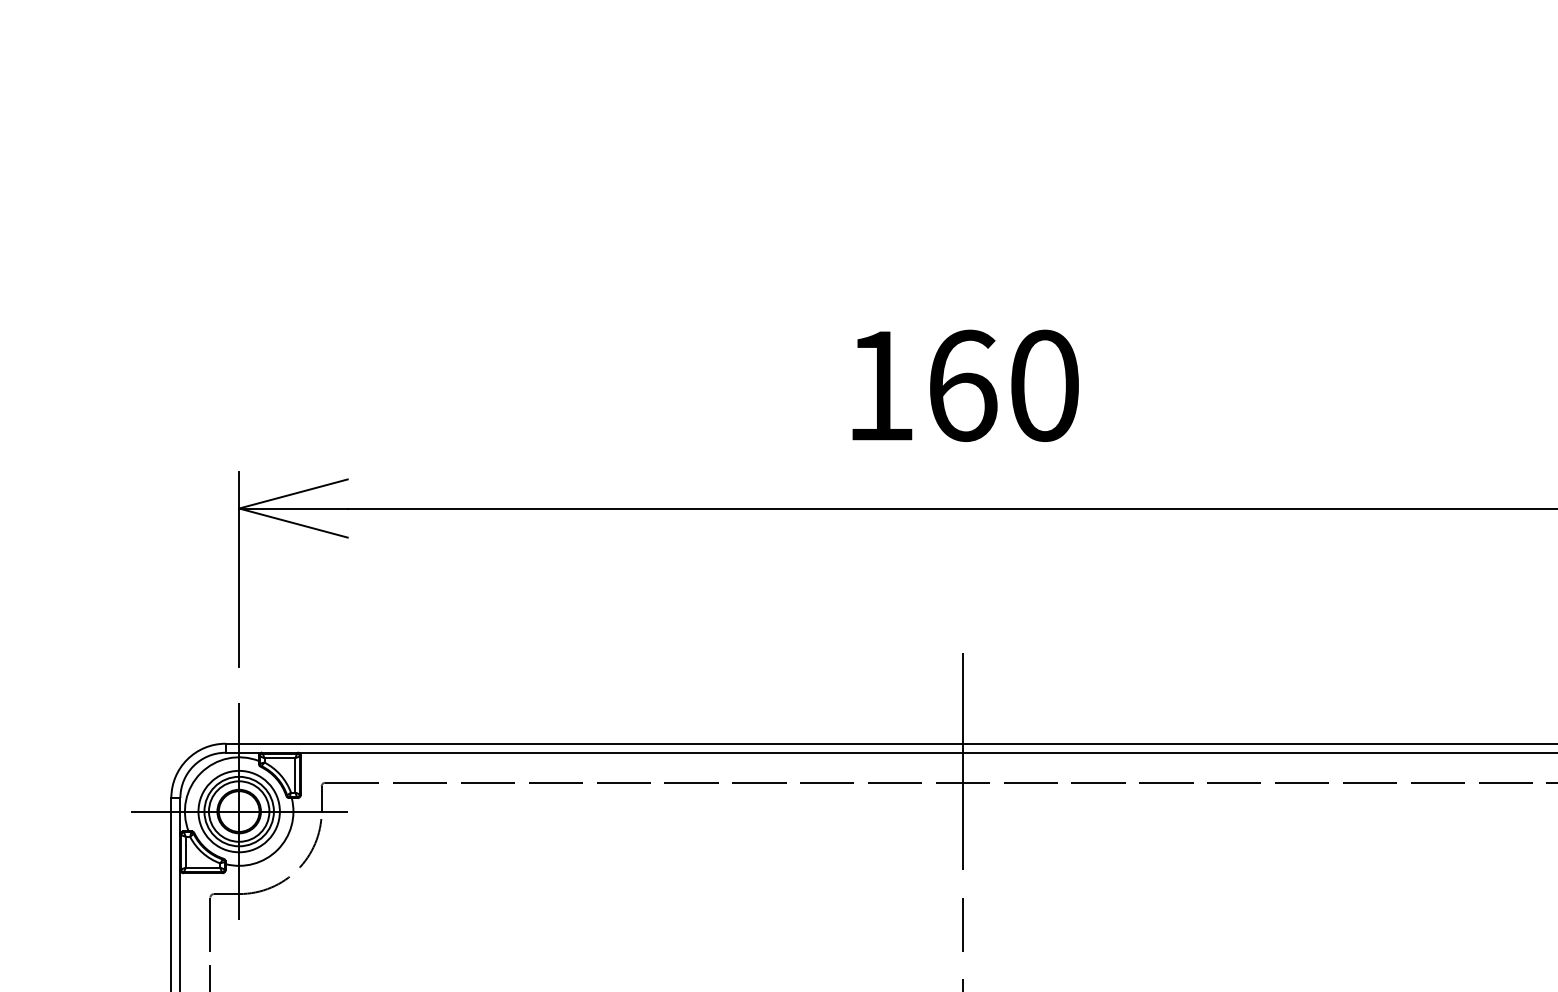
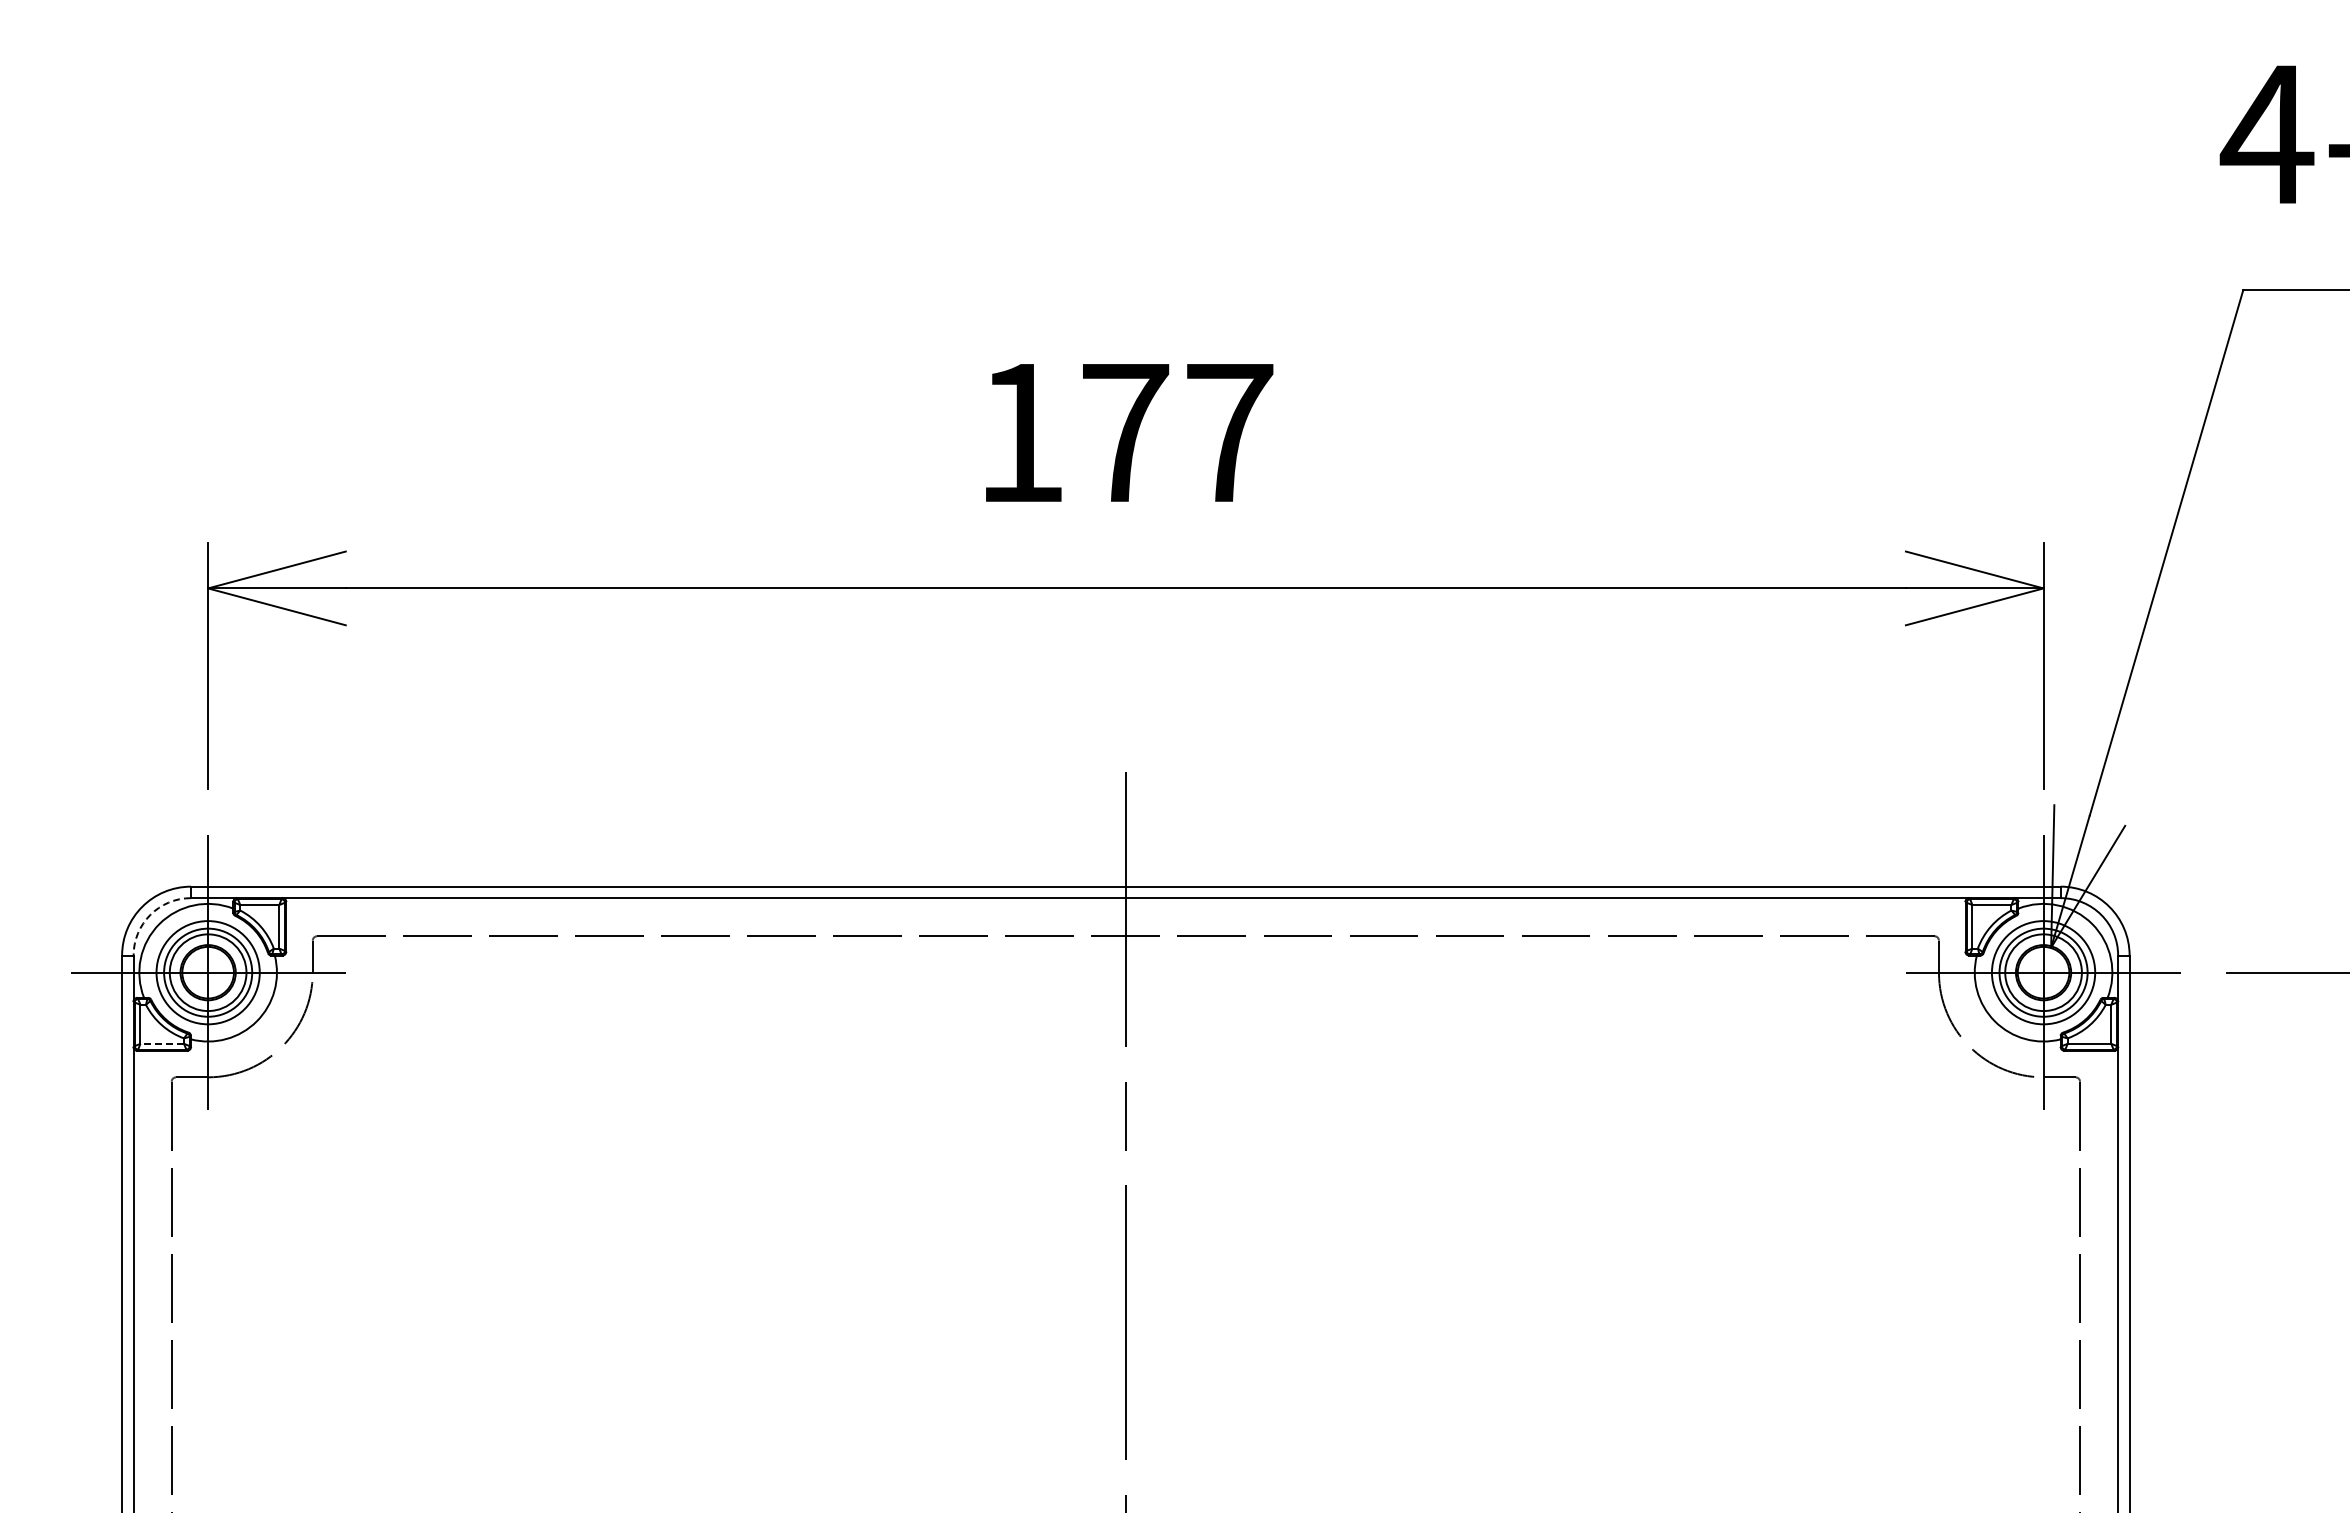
text: (1004, 385) -> (1178, 432), 160 -> 177
arc: (193, 765) -> (150, 914), solid -> dashed
line: (203, 867) -> (162, 1043), solid -> dashed

